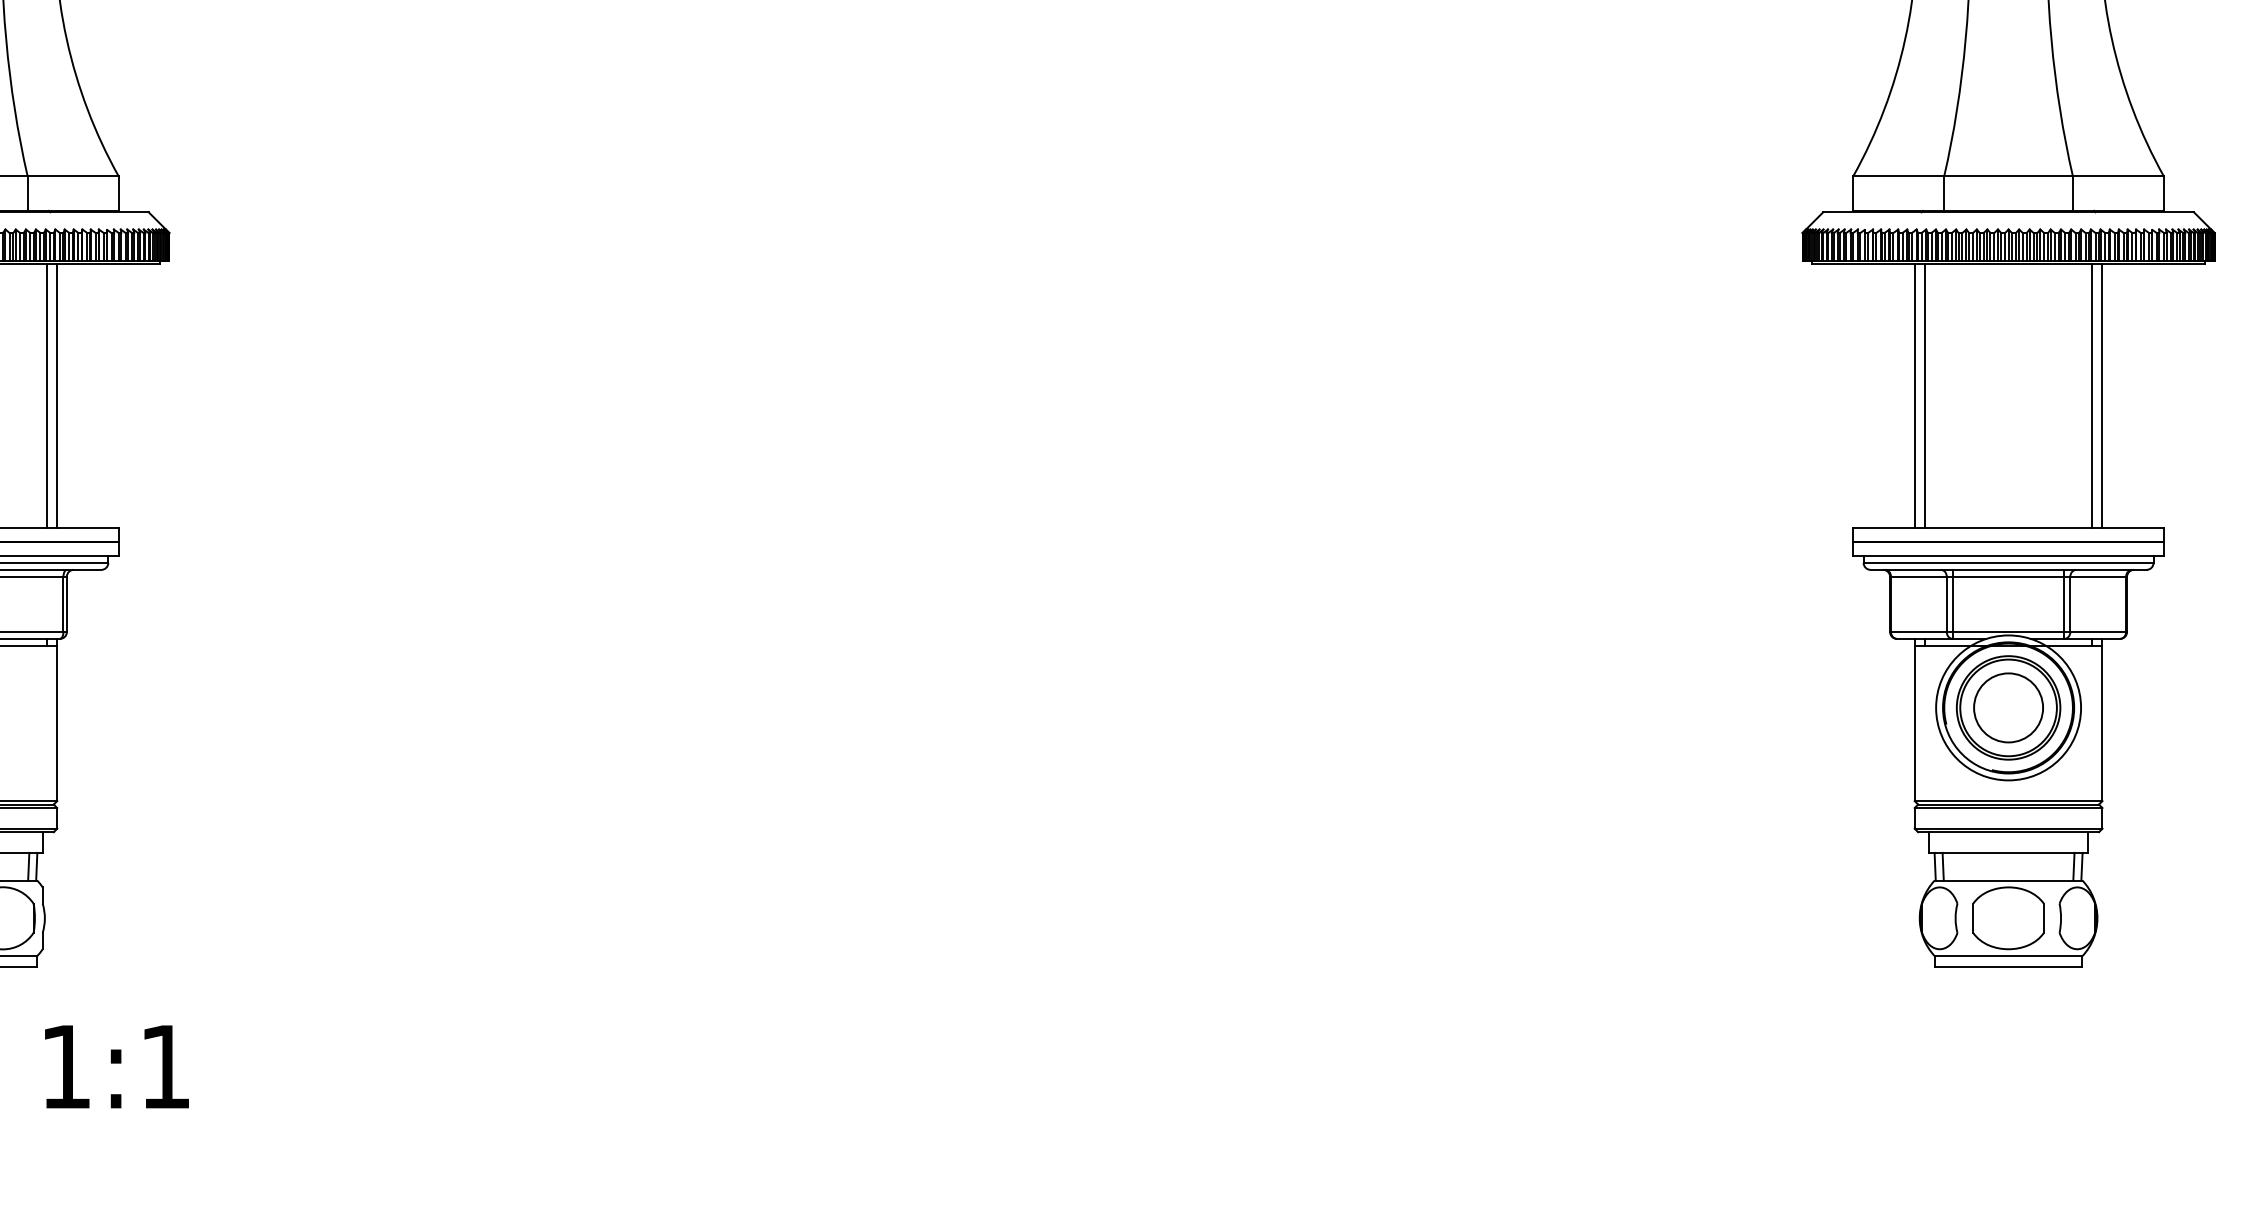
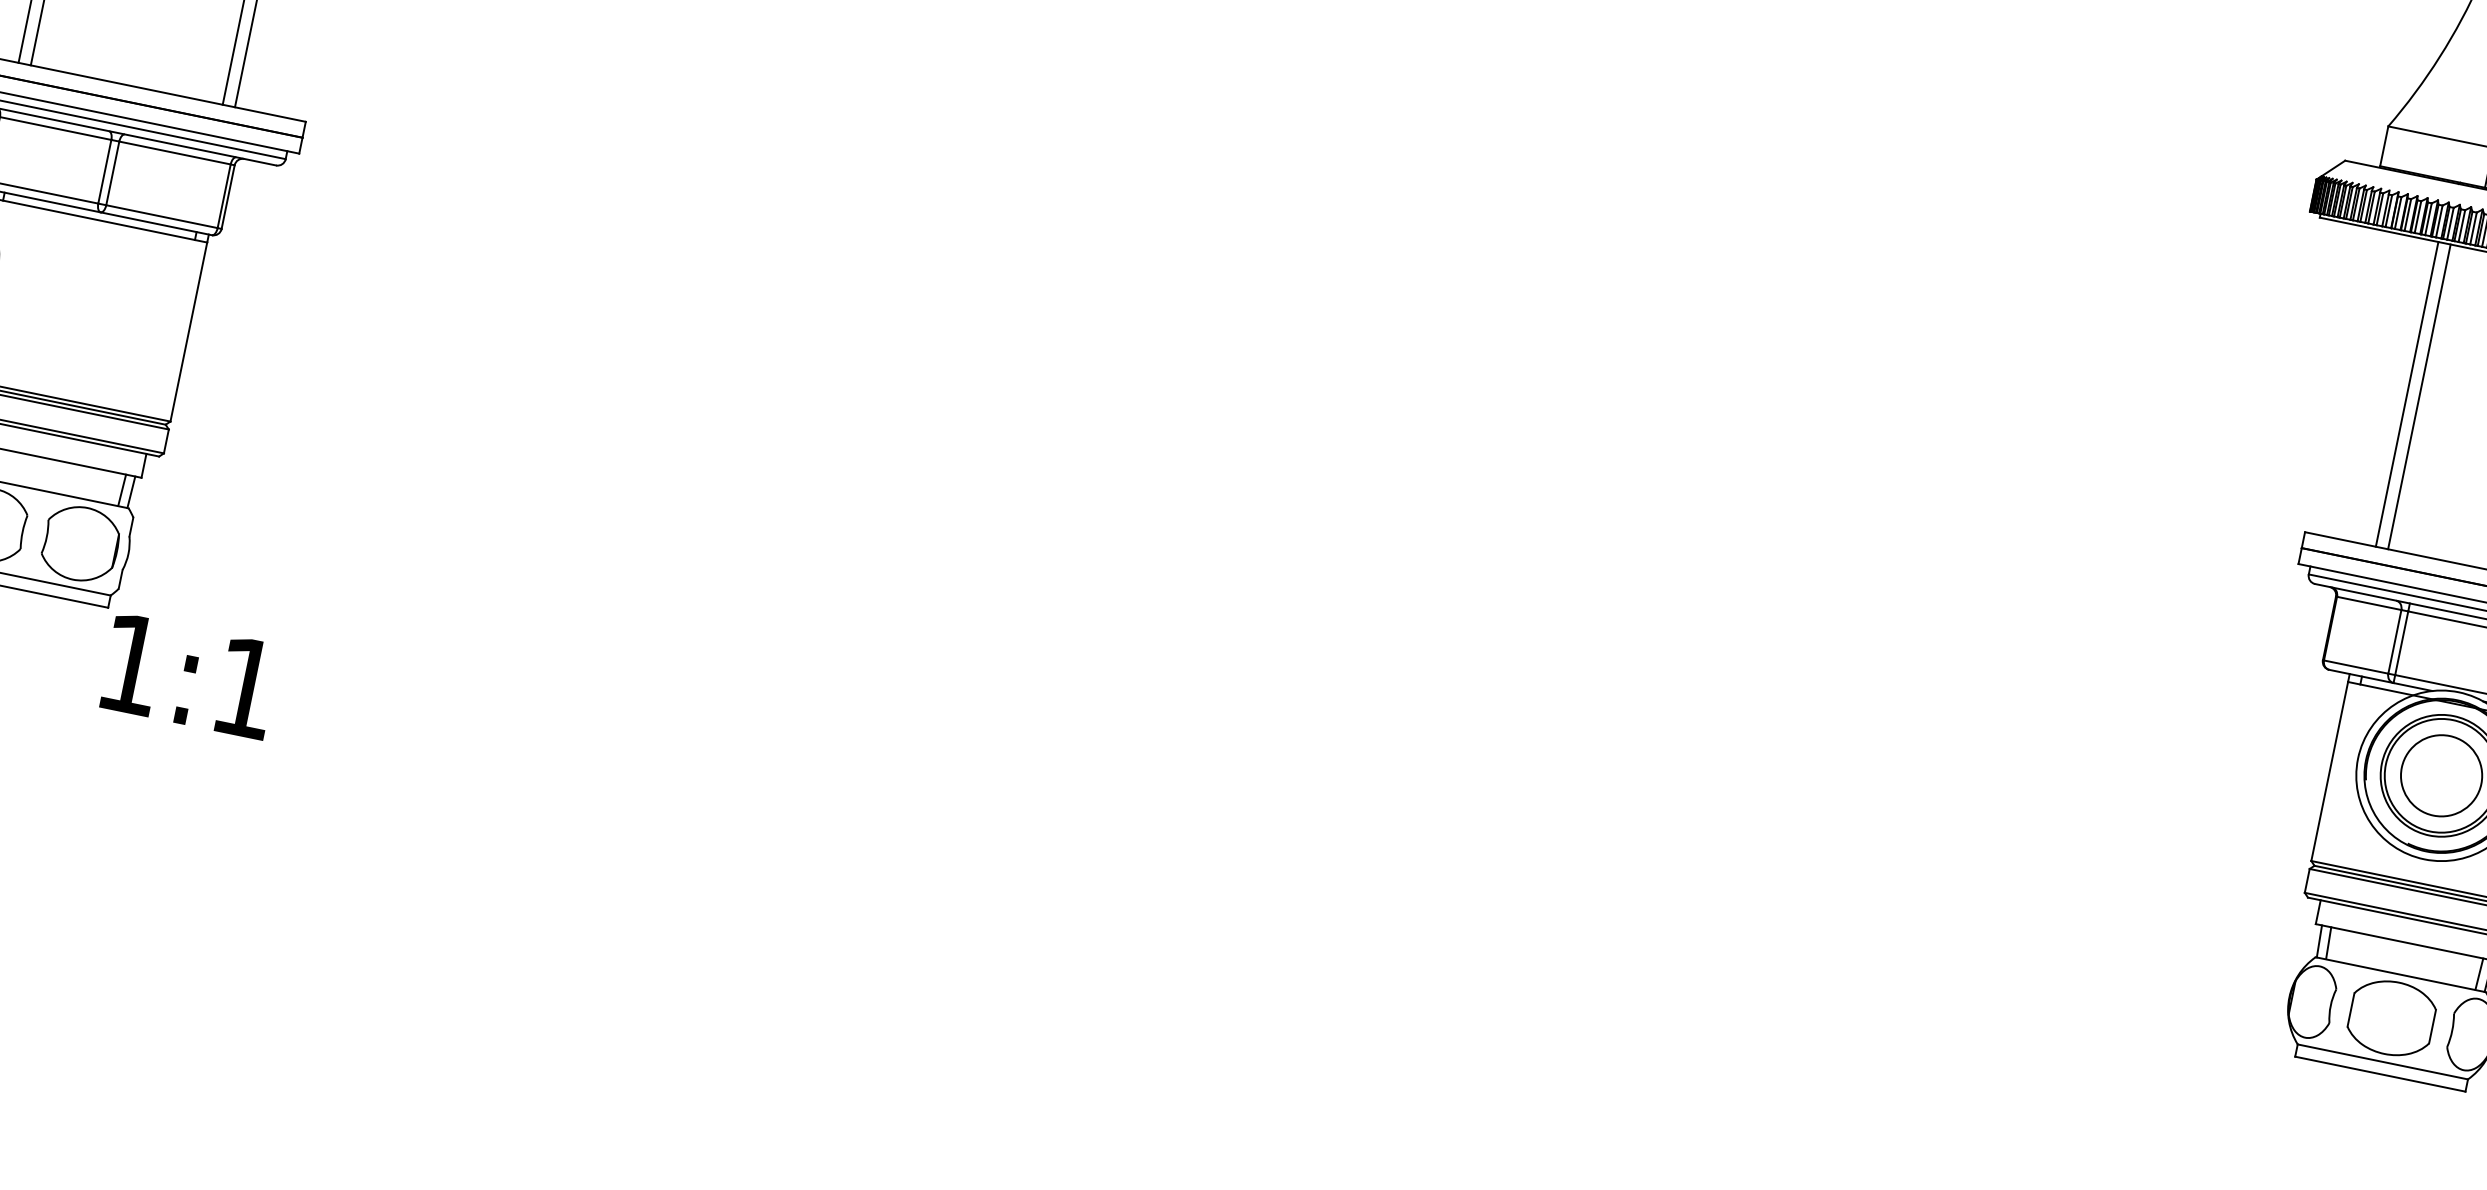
text: (116, 1066) -> (189, 675), moved

